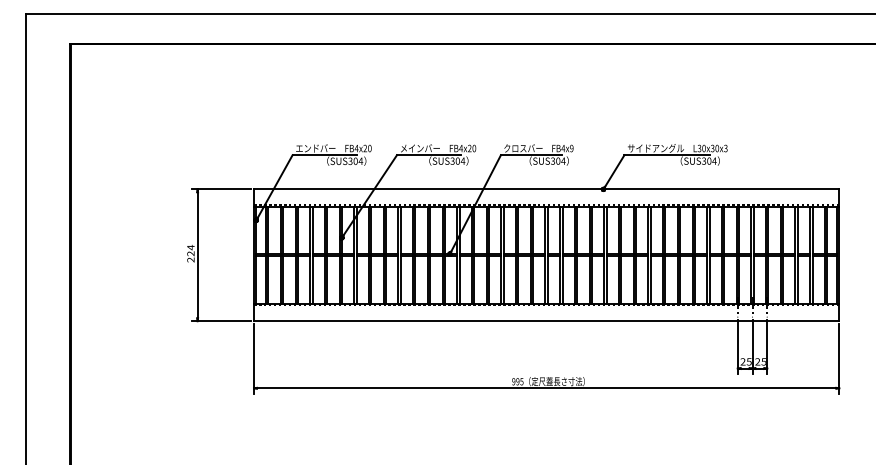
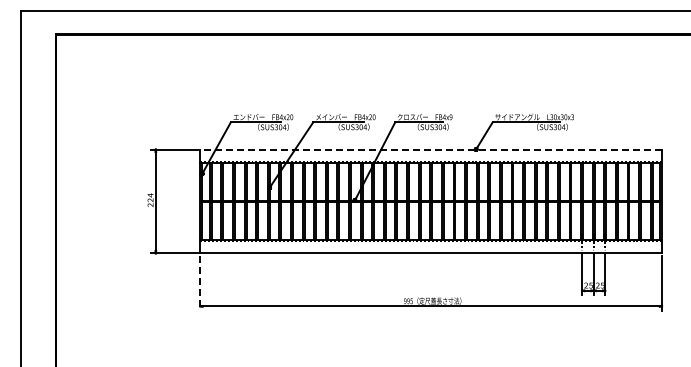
line: (547, 189) -> (431, 149), solid -> dashed
line: (254, 359) -> (200, 283), solid -> dashed

